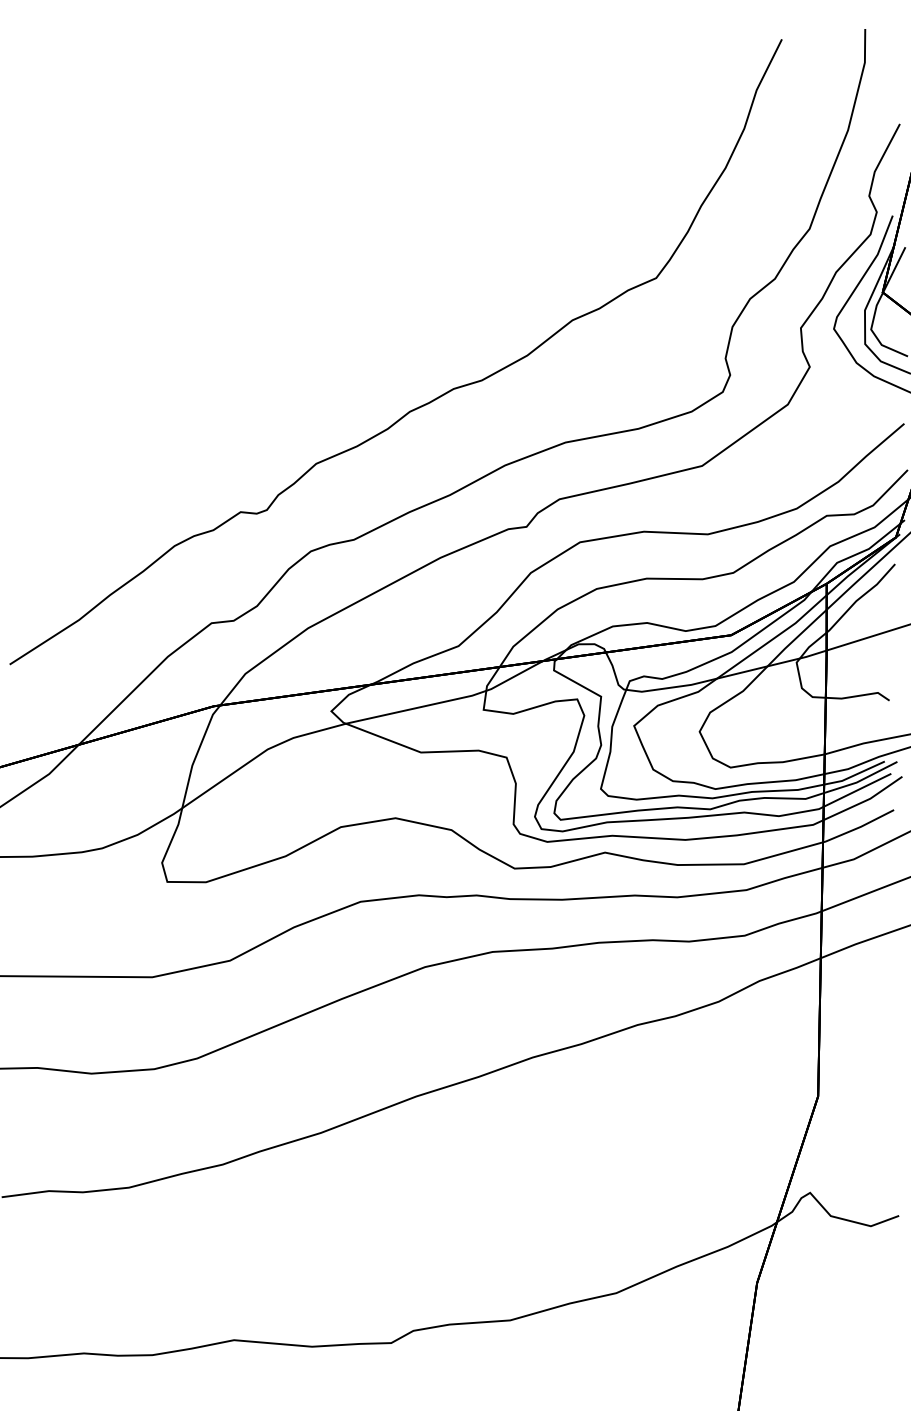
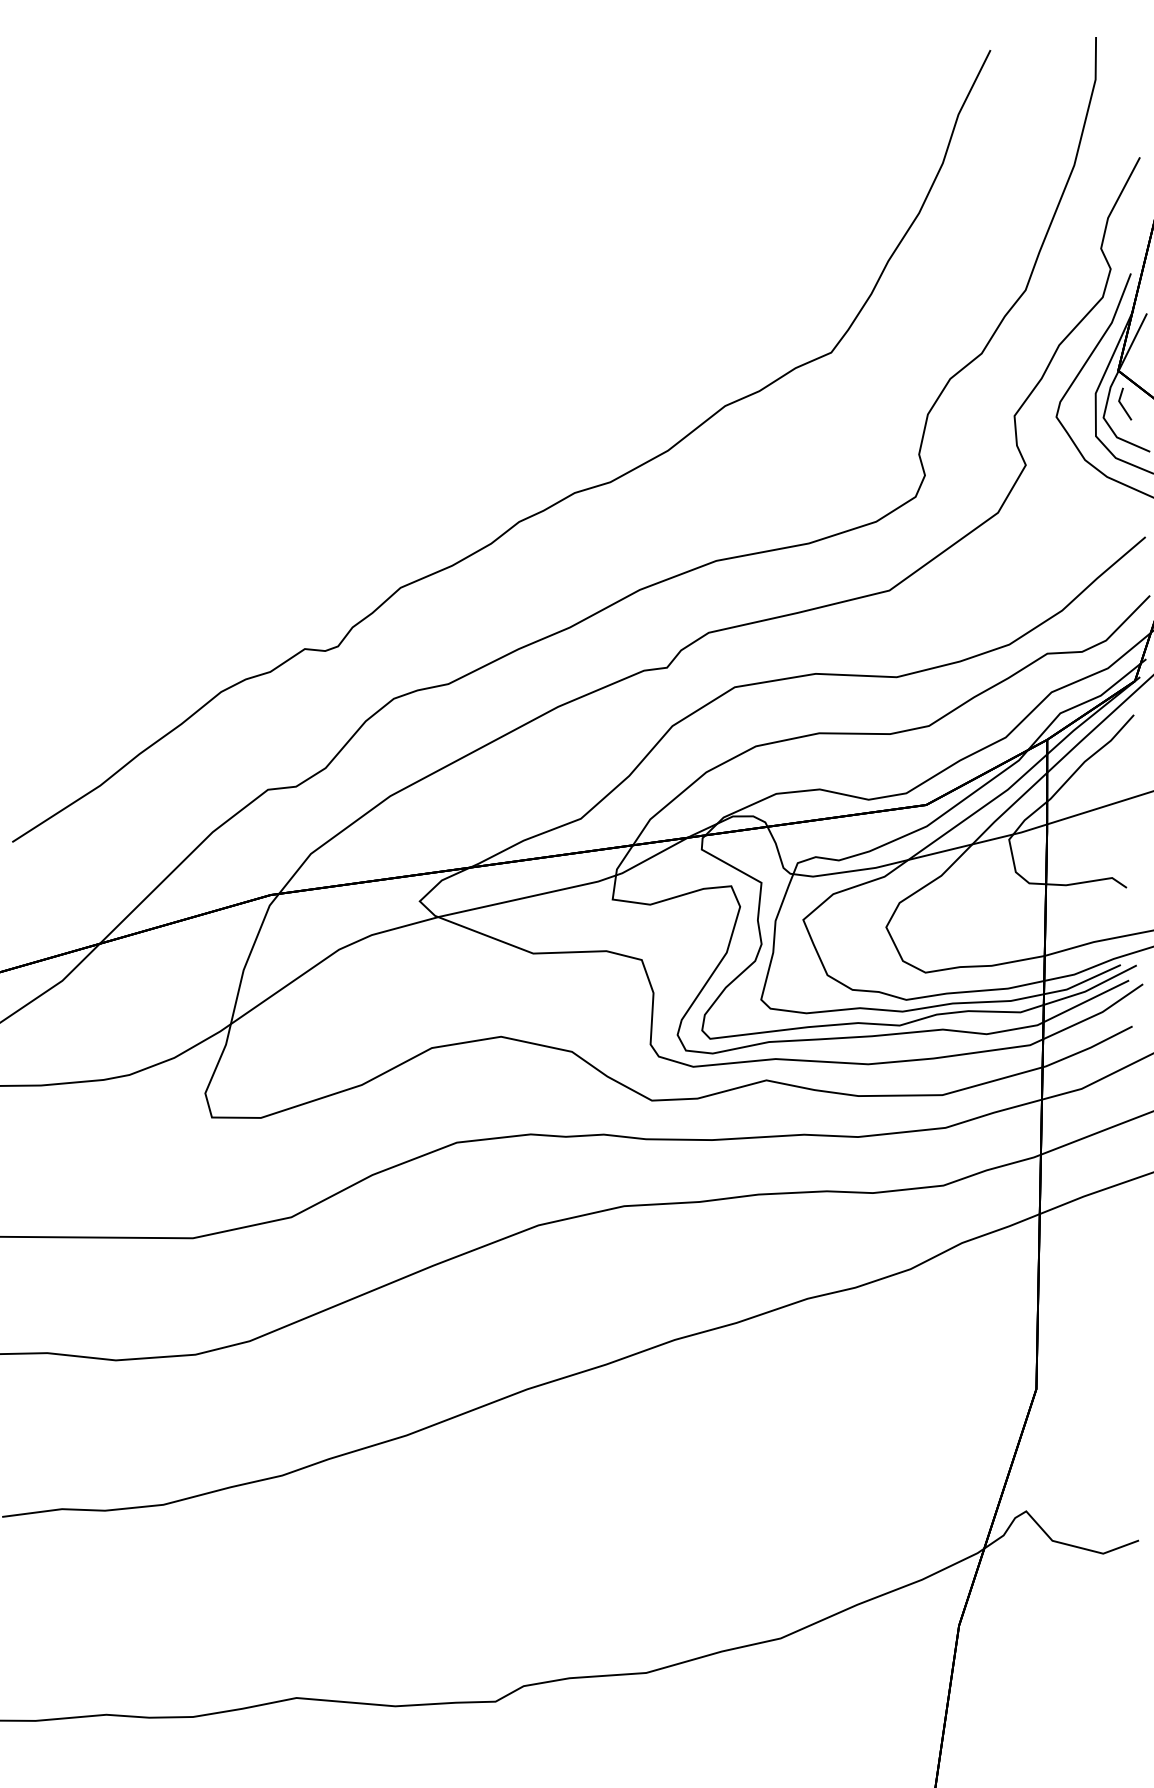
line: (886, 319) -> (1123, 405), added

